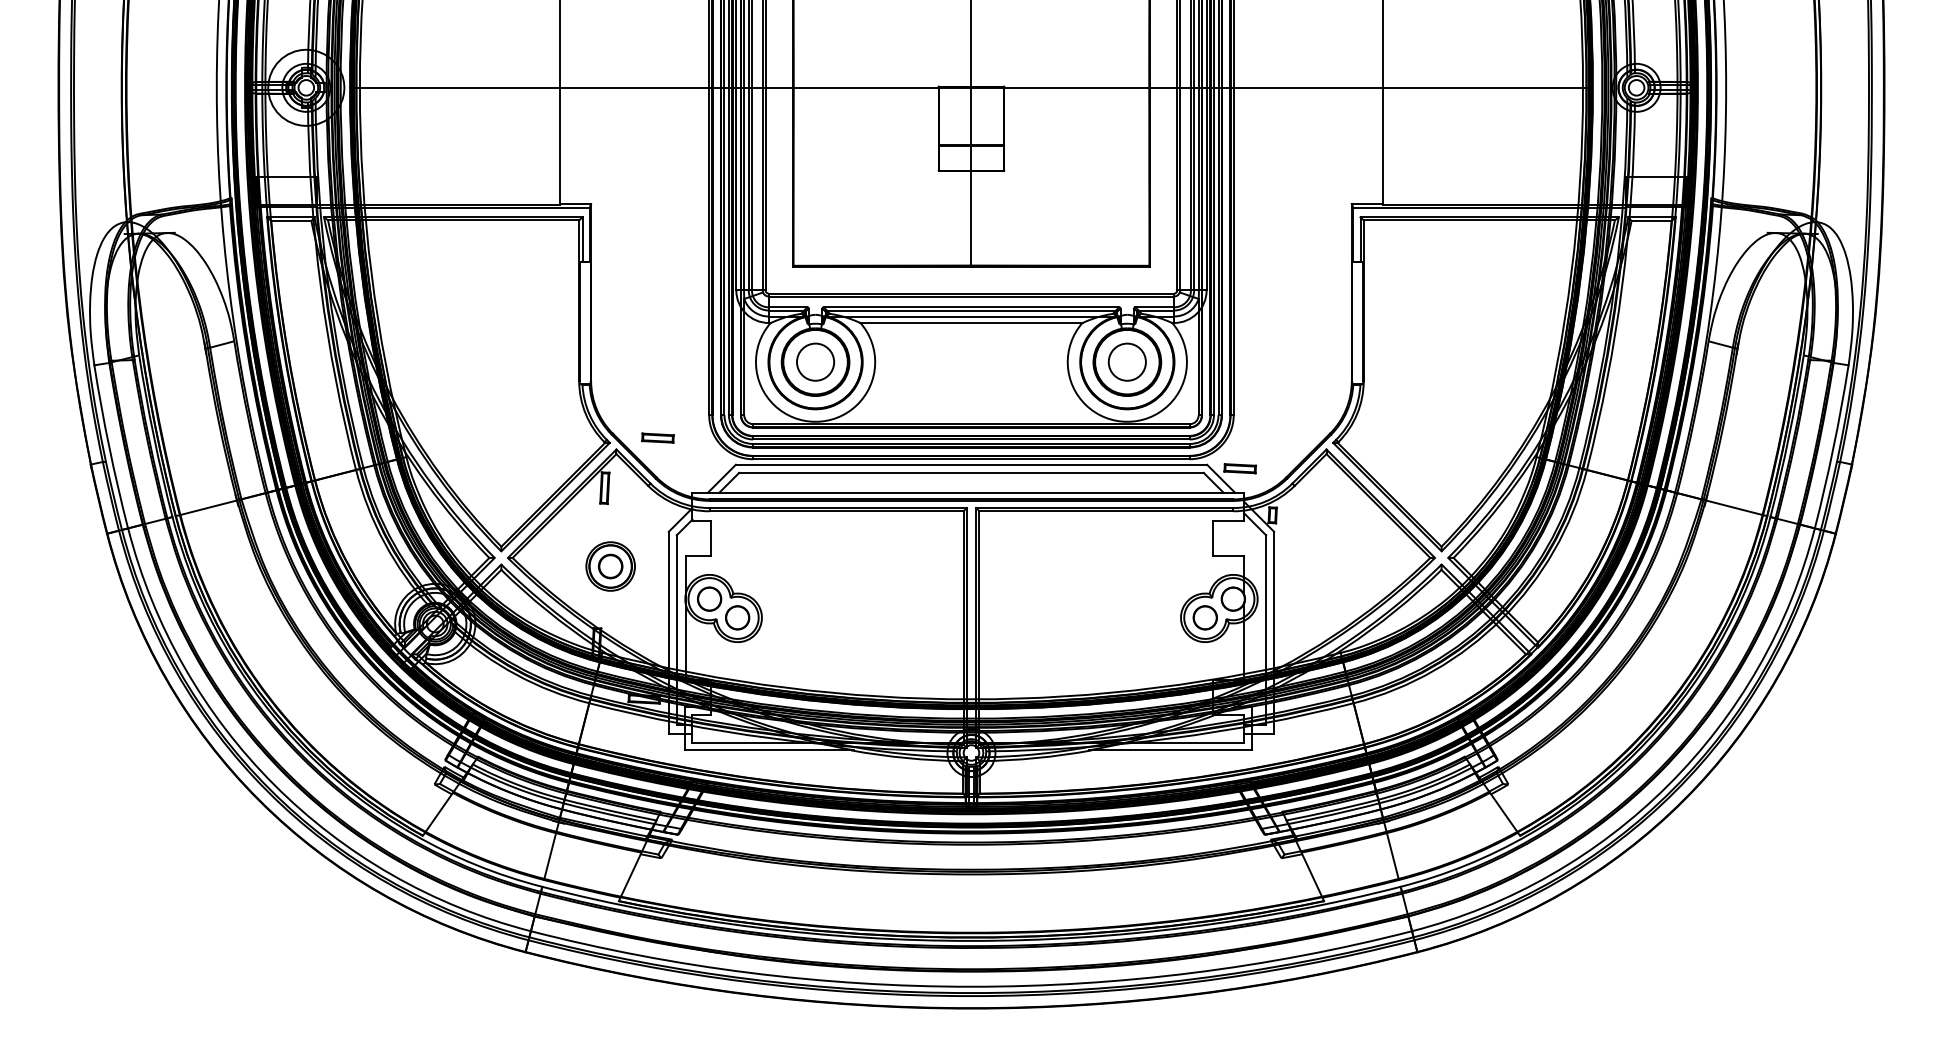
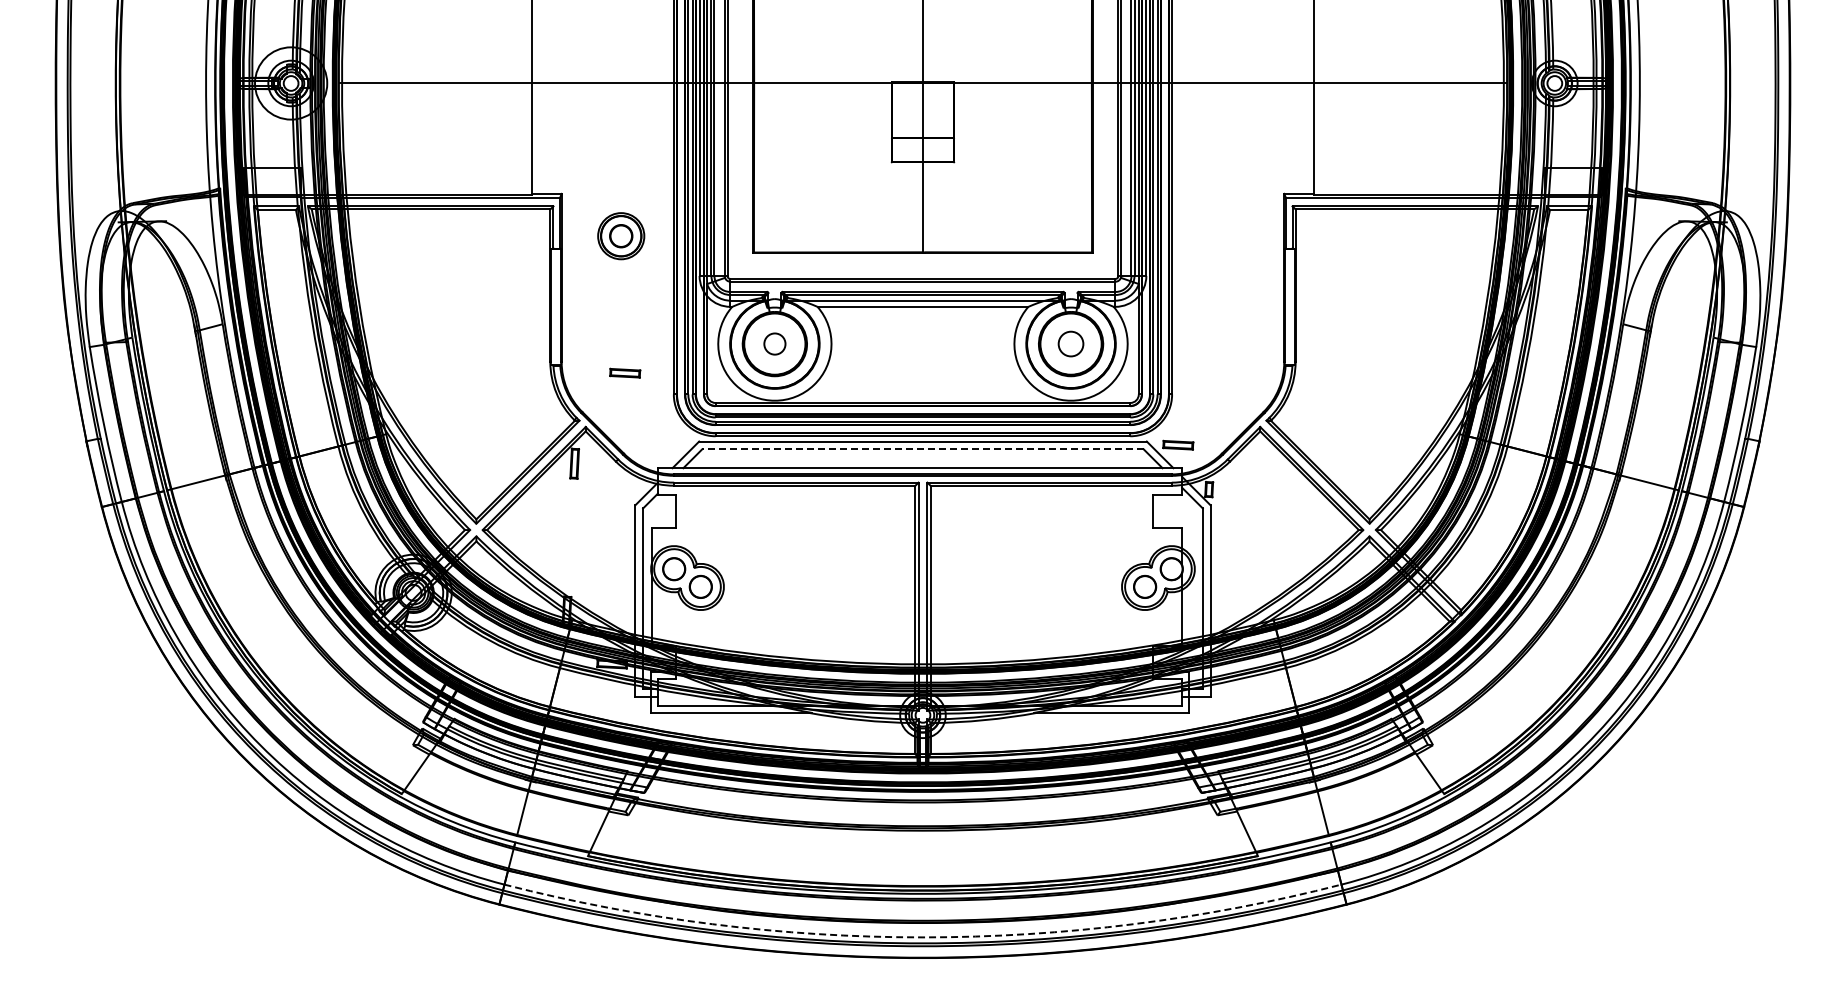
circle: (815, 361) -> (774, 343), size x0.6
circle: (1126, 361) -> (1070, 343), size x0.7
part: (658, 437) -> (625, 372), moved
line: (970, 473) -> (922, 449), solid -> dashed
part: (610, 566) -> (621, 236), moved
arc: (970, 986) -> (922, 937), solid -> dashed

